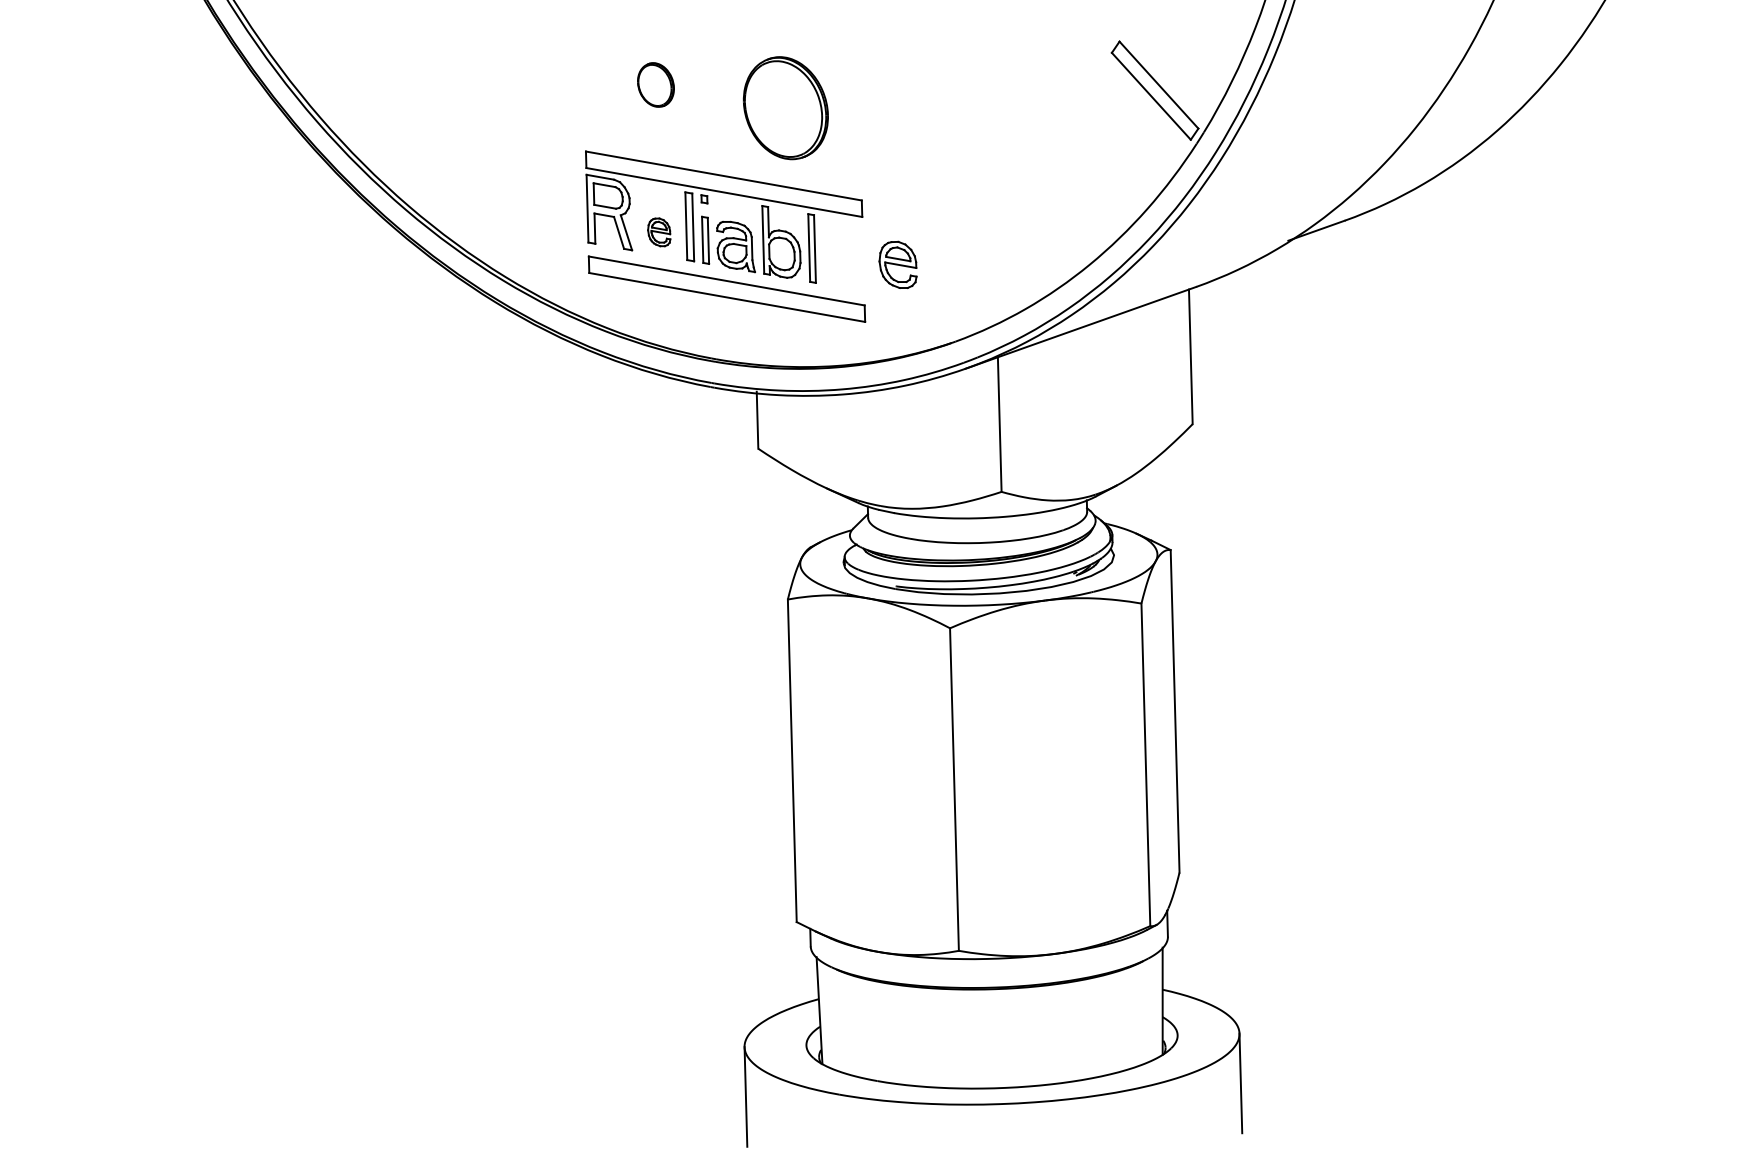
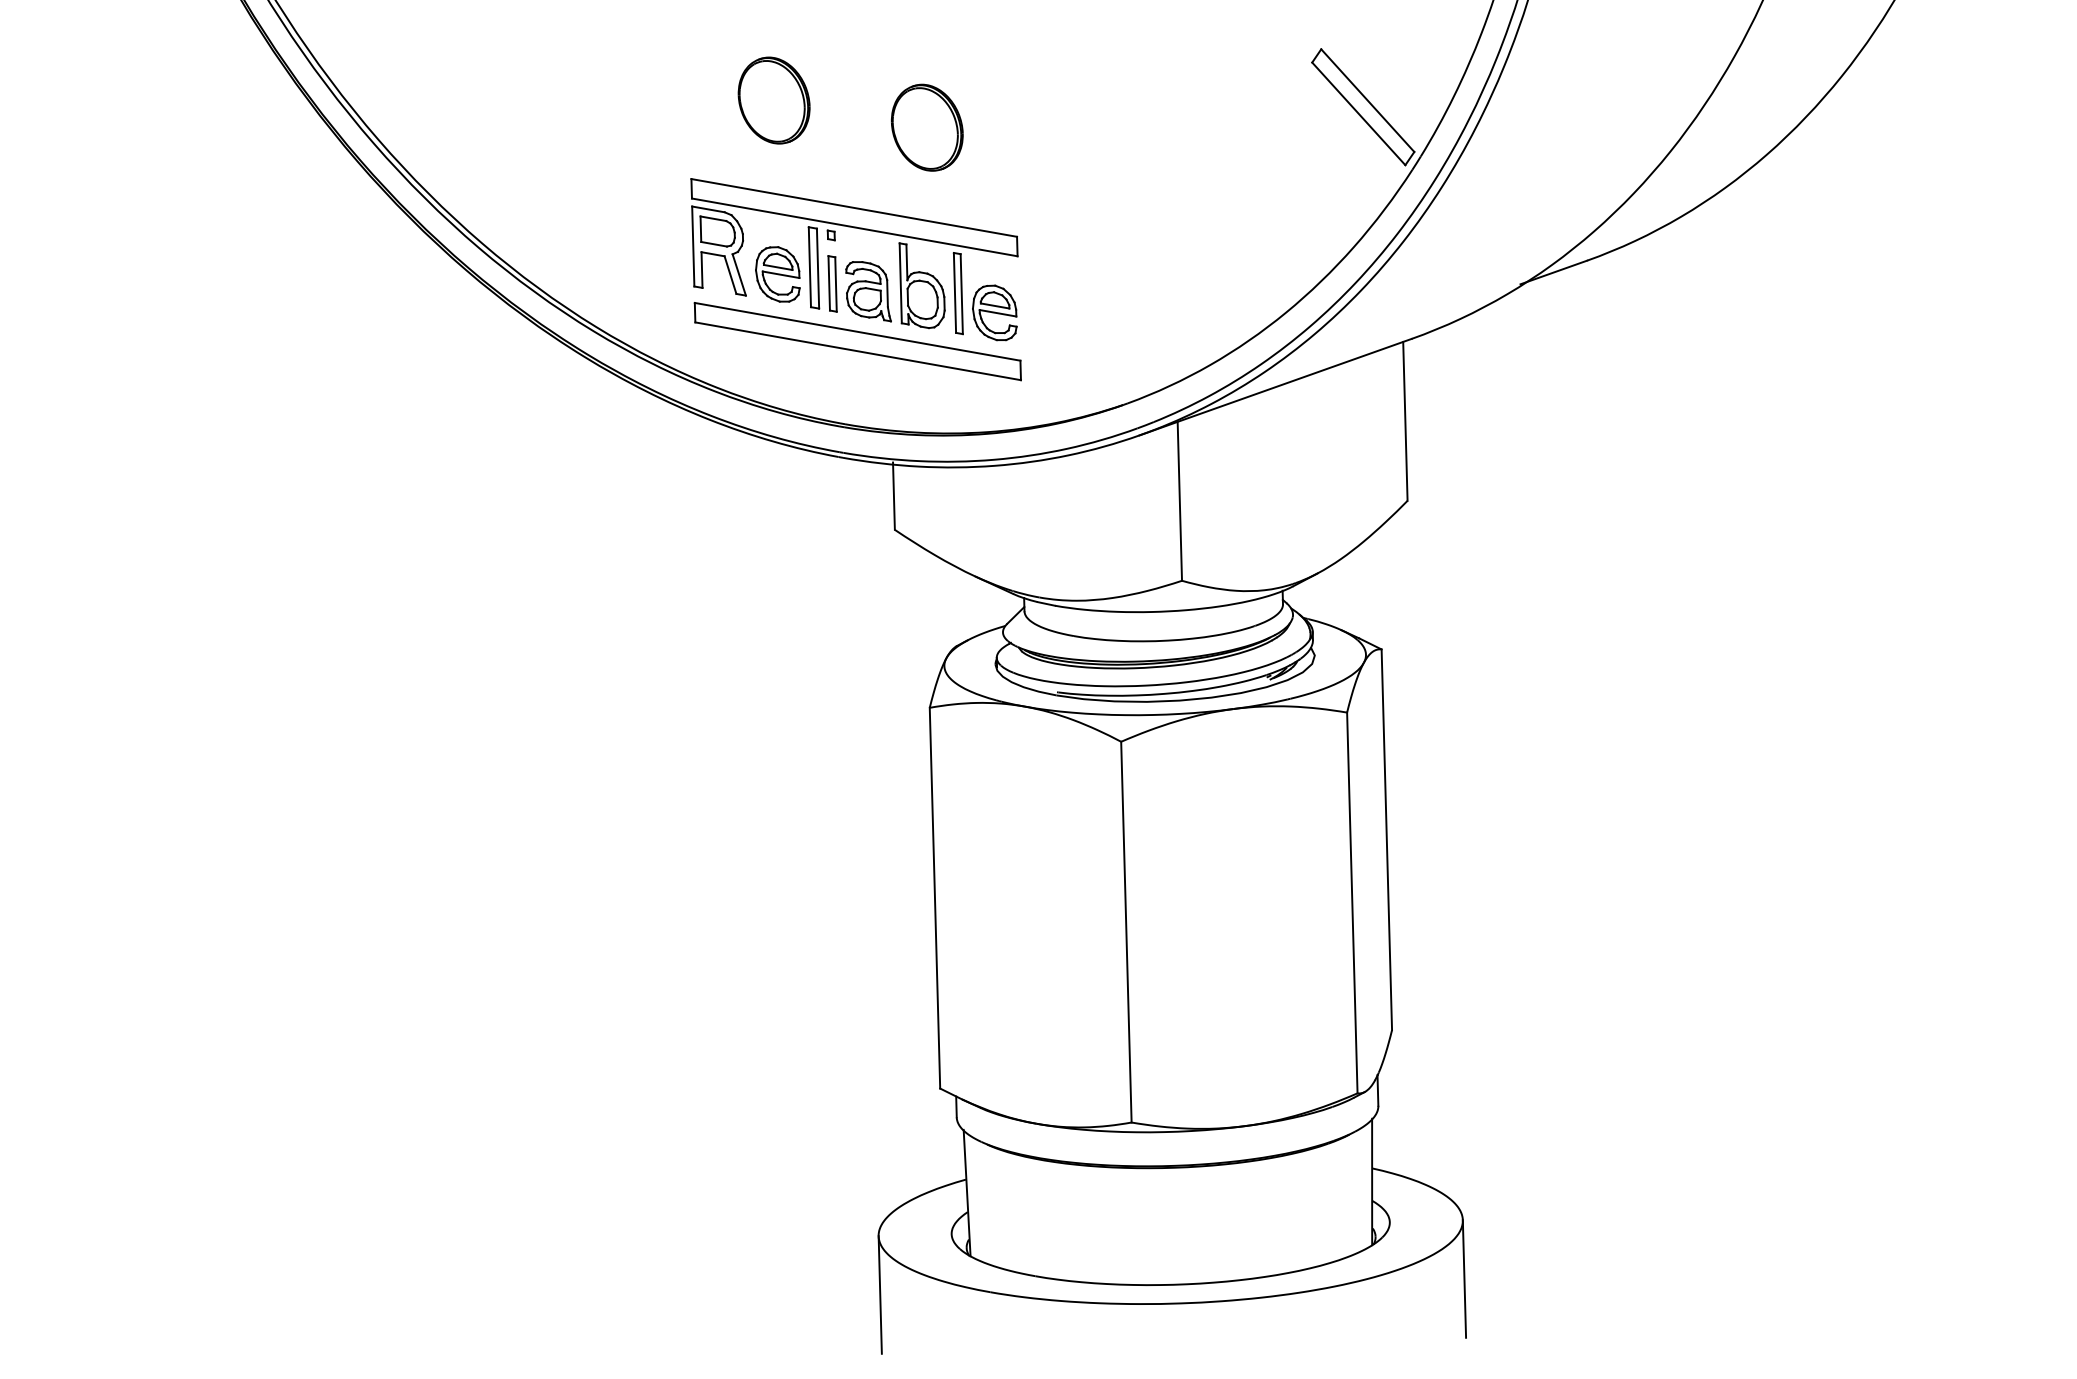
part: (655, 84) -> (773, 100), size x1.67
part: (785, 107) -> (926, 127), size x0.71
part: (658, 232) -> (777, 274), size x1.67
part: (897, 264) -> (994, 312), moved

